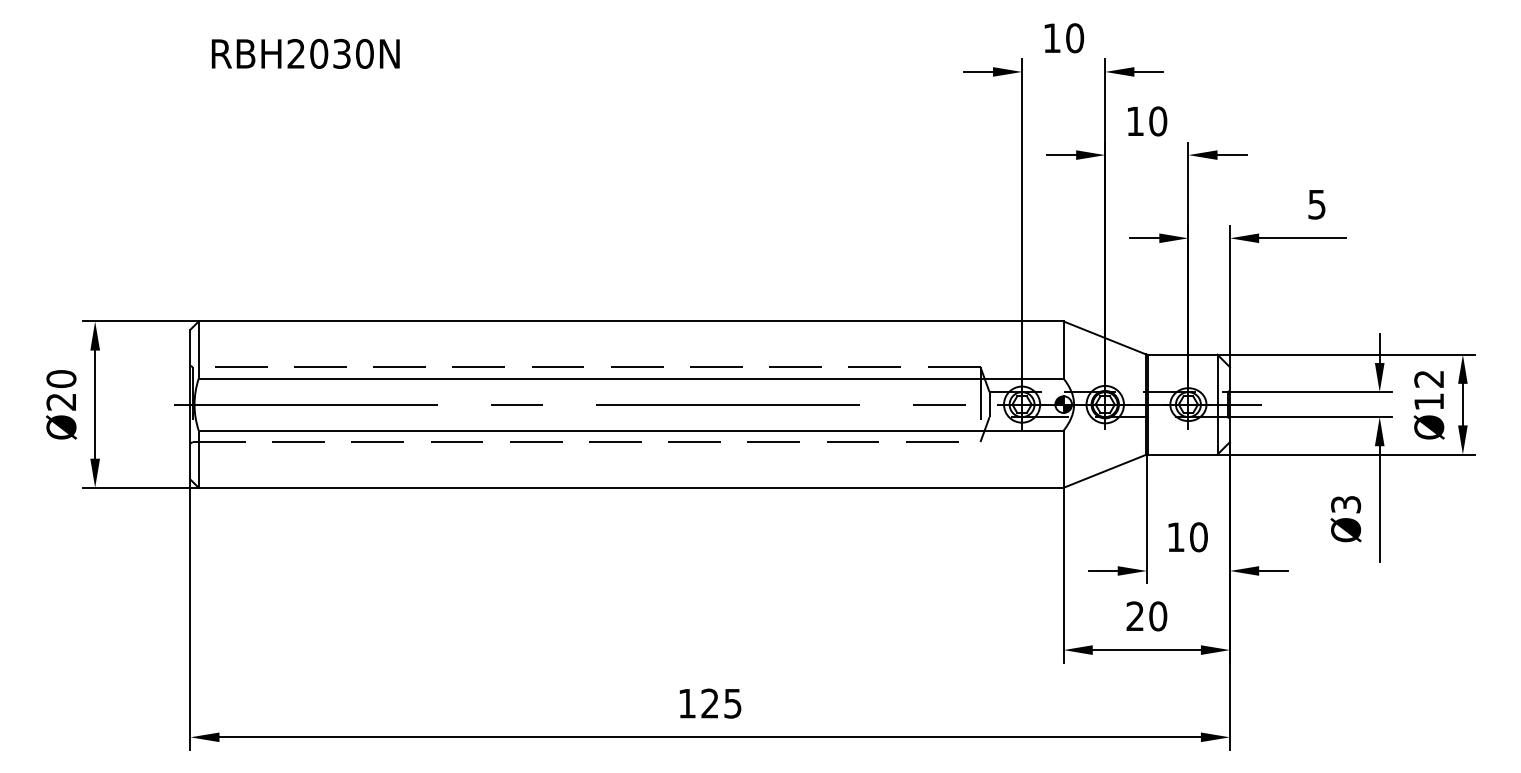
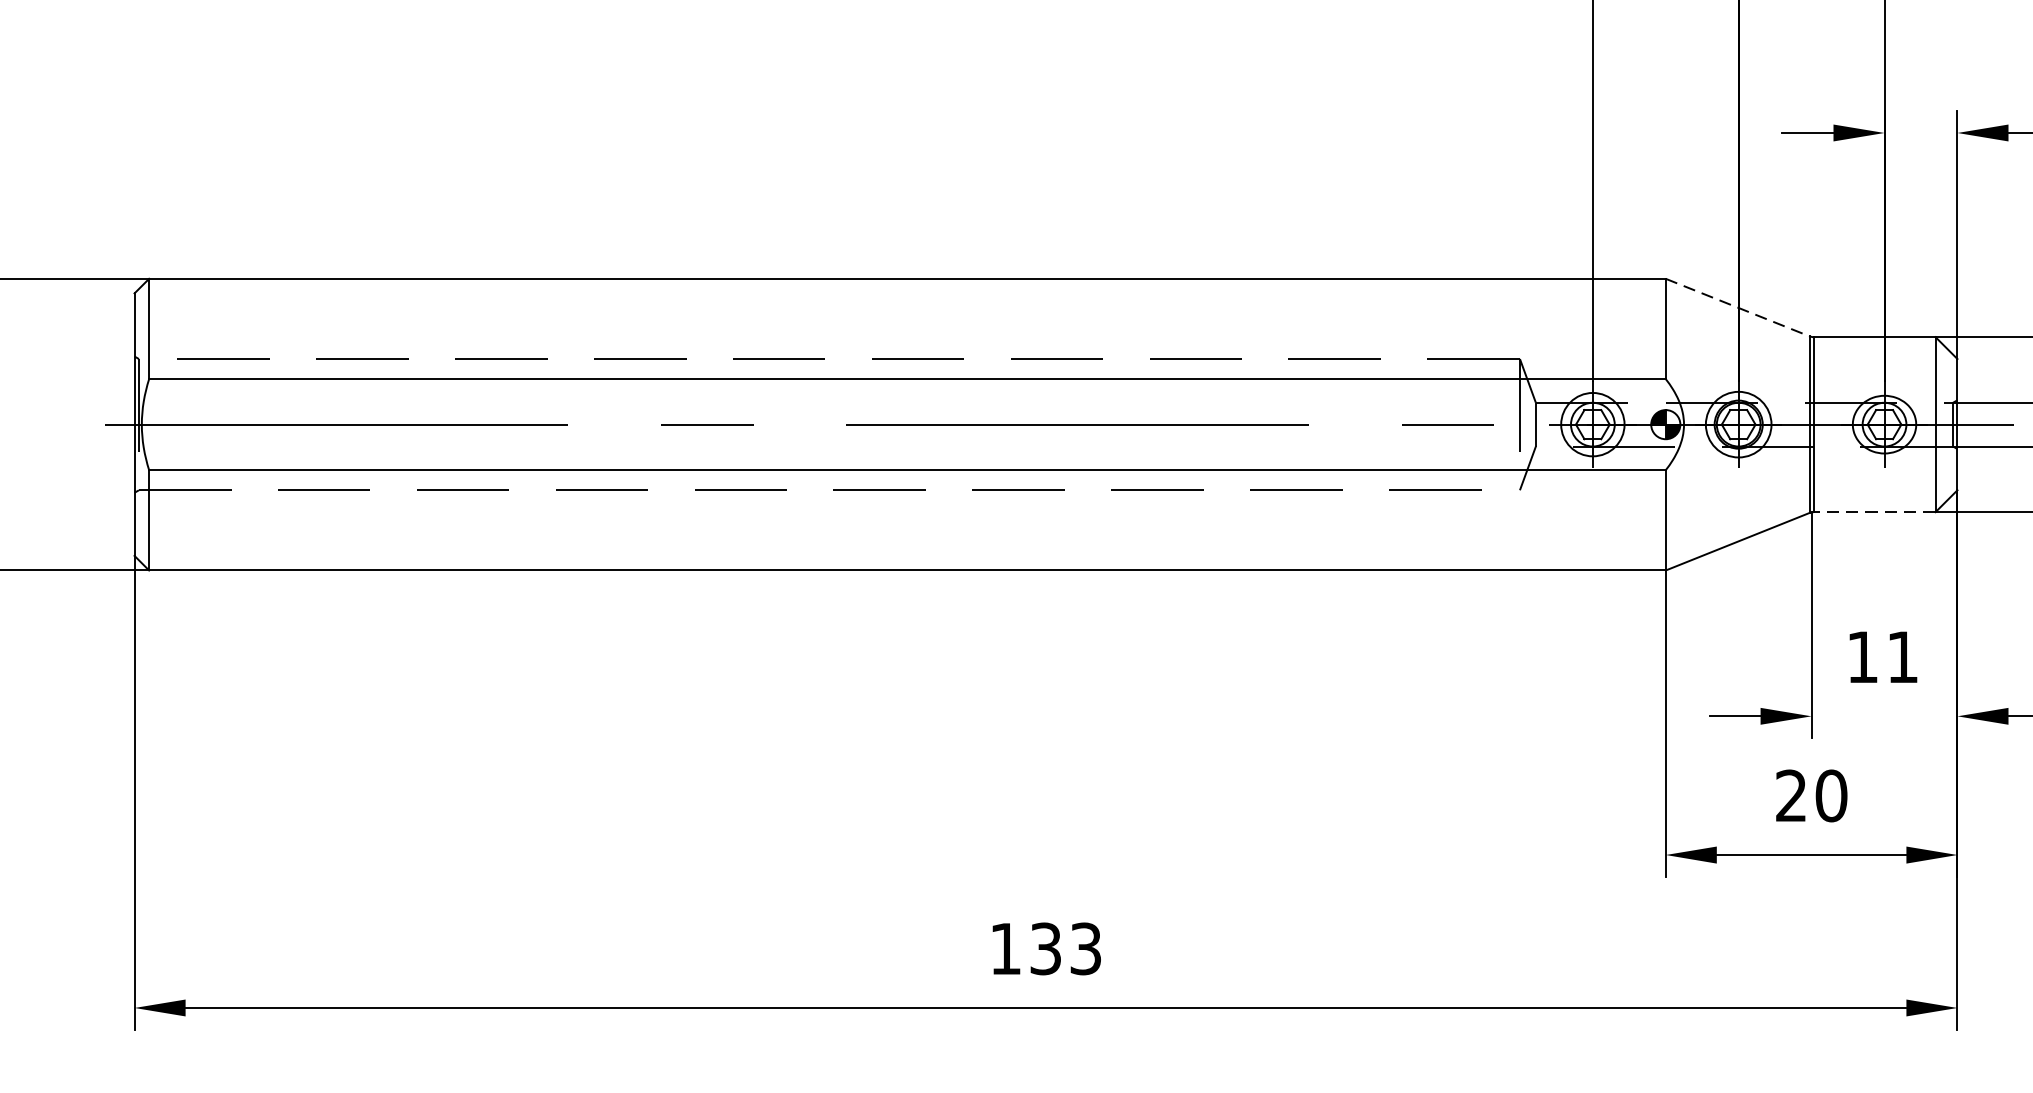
line: (1105, 338) -> (1739, 308), solid -> dashed
line: (1182, 454) -> (1874, 512), solid -> dashed
text: (1198, 537) -> (1902, 657), 10 -> 11
text: (721, 703) -> (1065, 948), 125 -> 133

